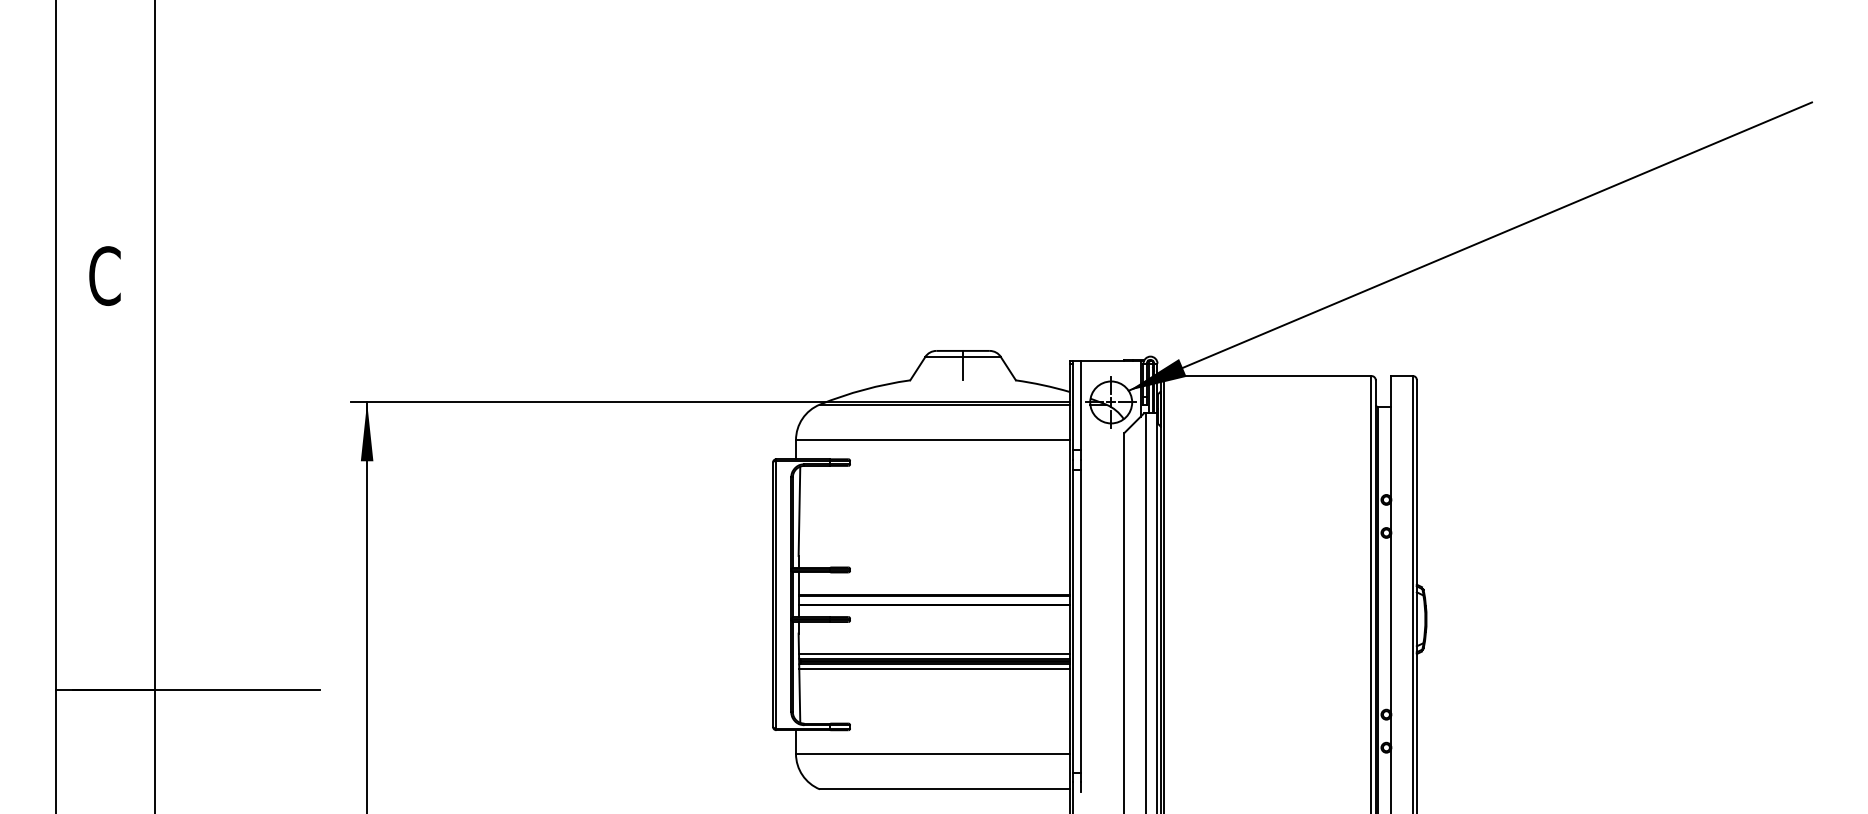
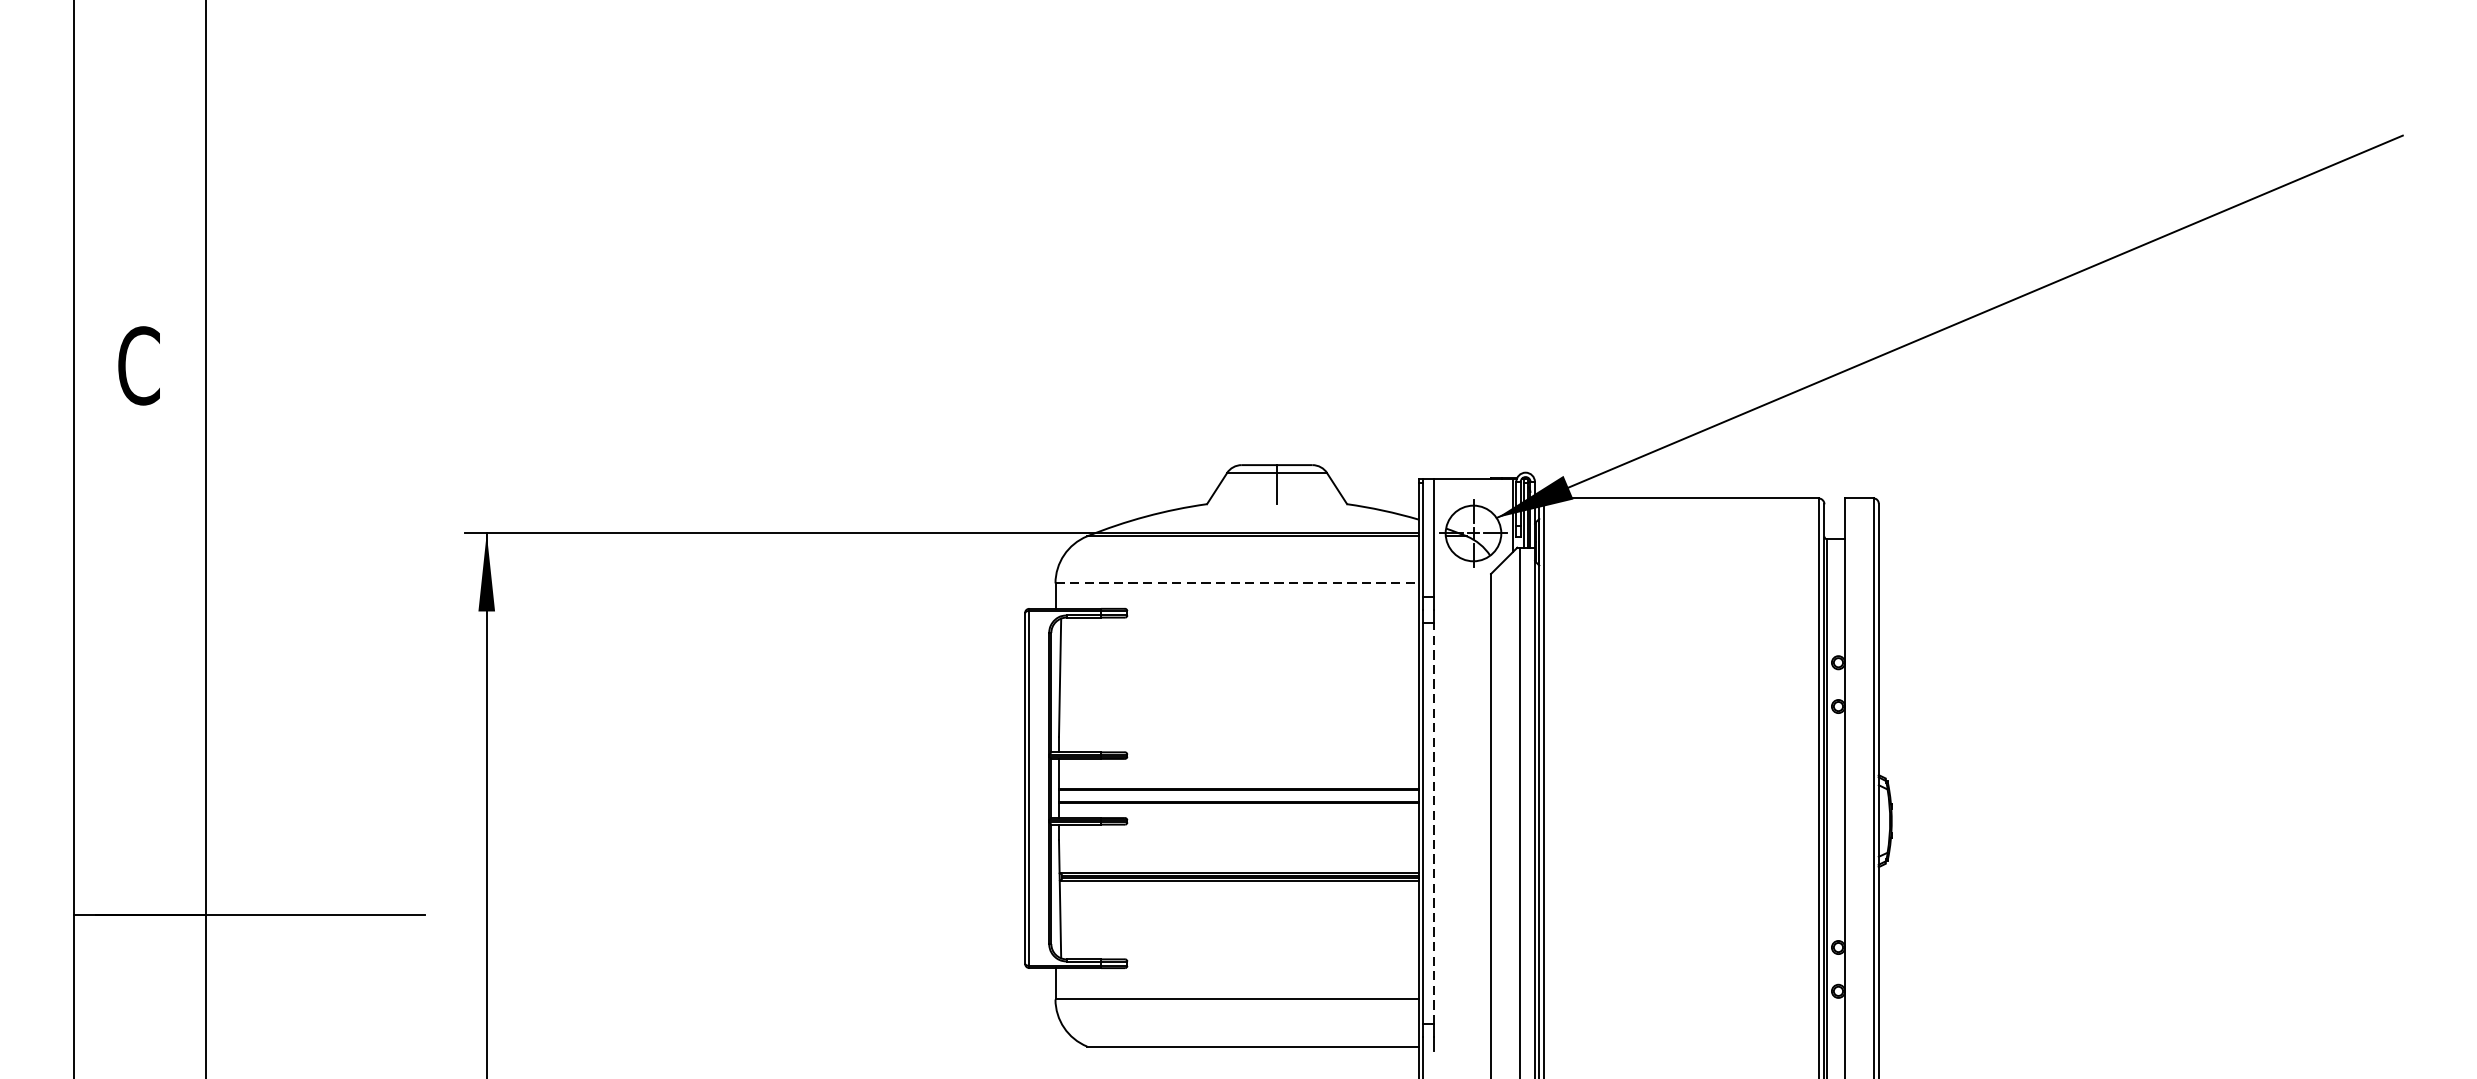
line: (932, 440) -> (1236, 583), solid -> dashed
line: (1081, 620) -> (1434, 822), solid -> dashed
line: (934, 654) -> (1239, 867), removed
line: (934, 668) -> (1239, 886), removed

